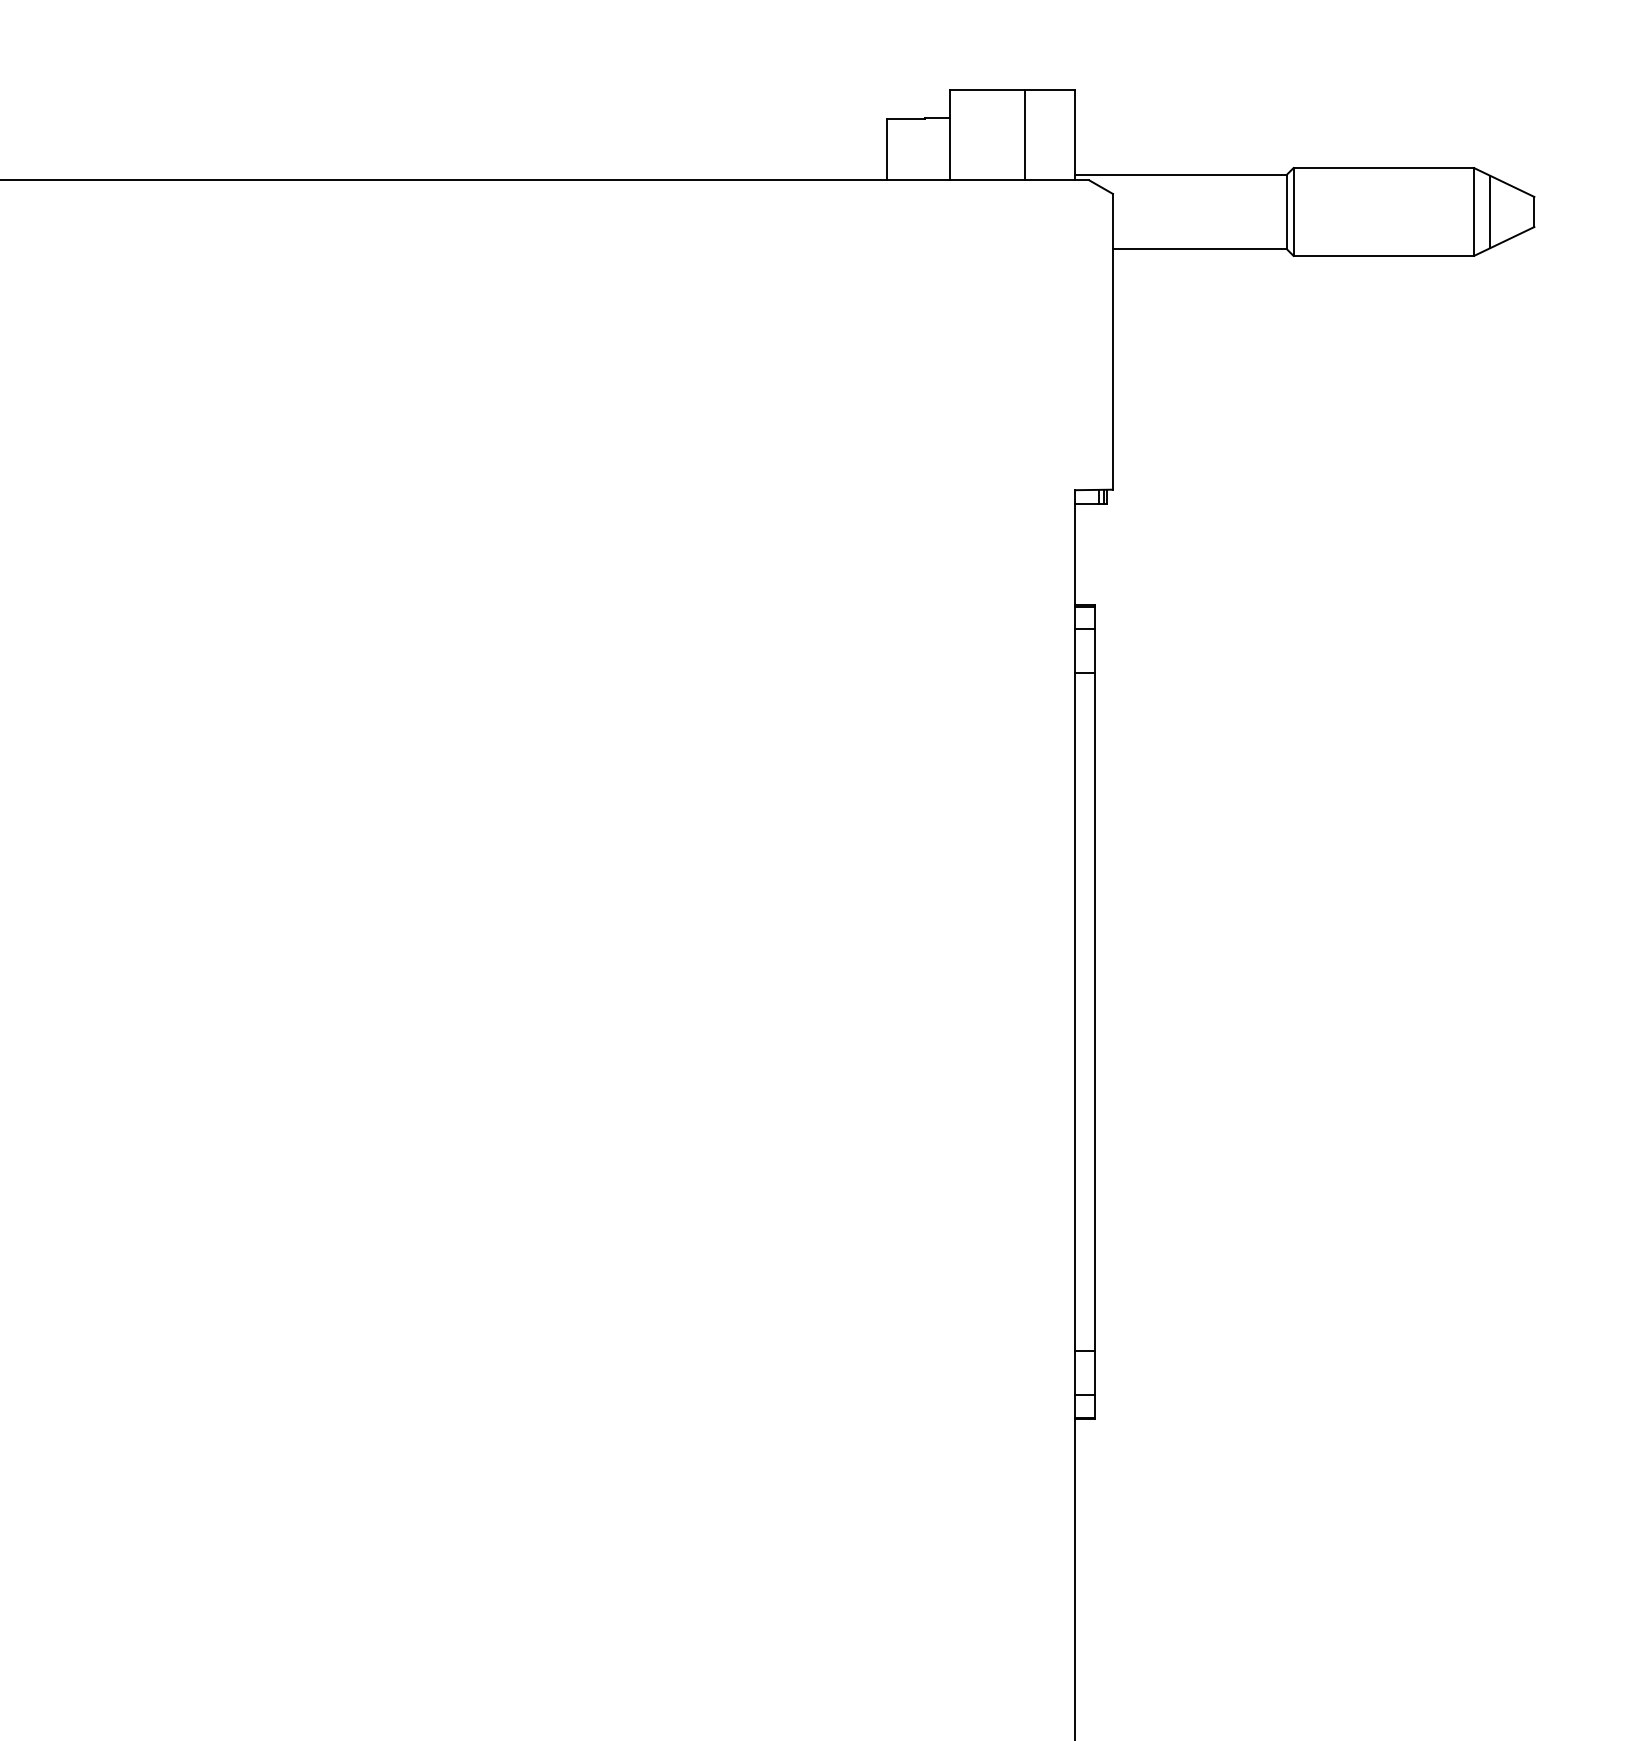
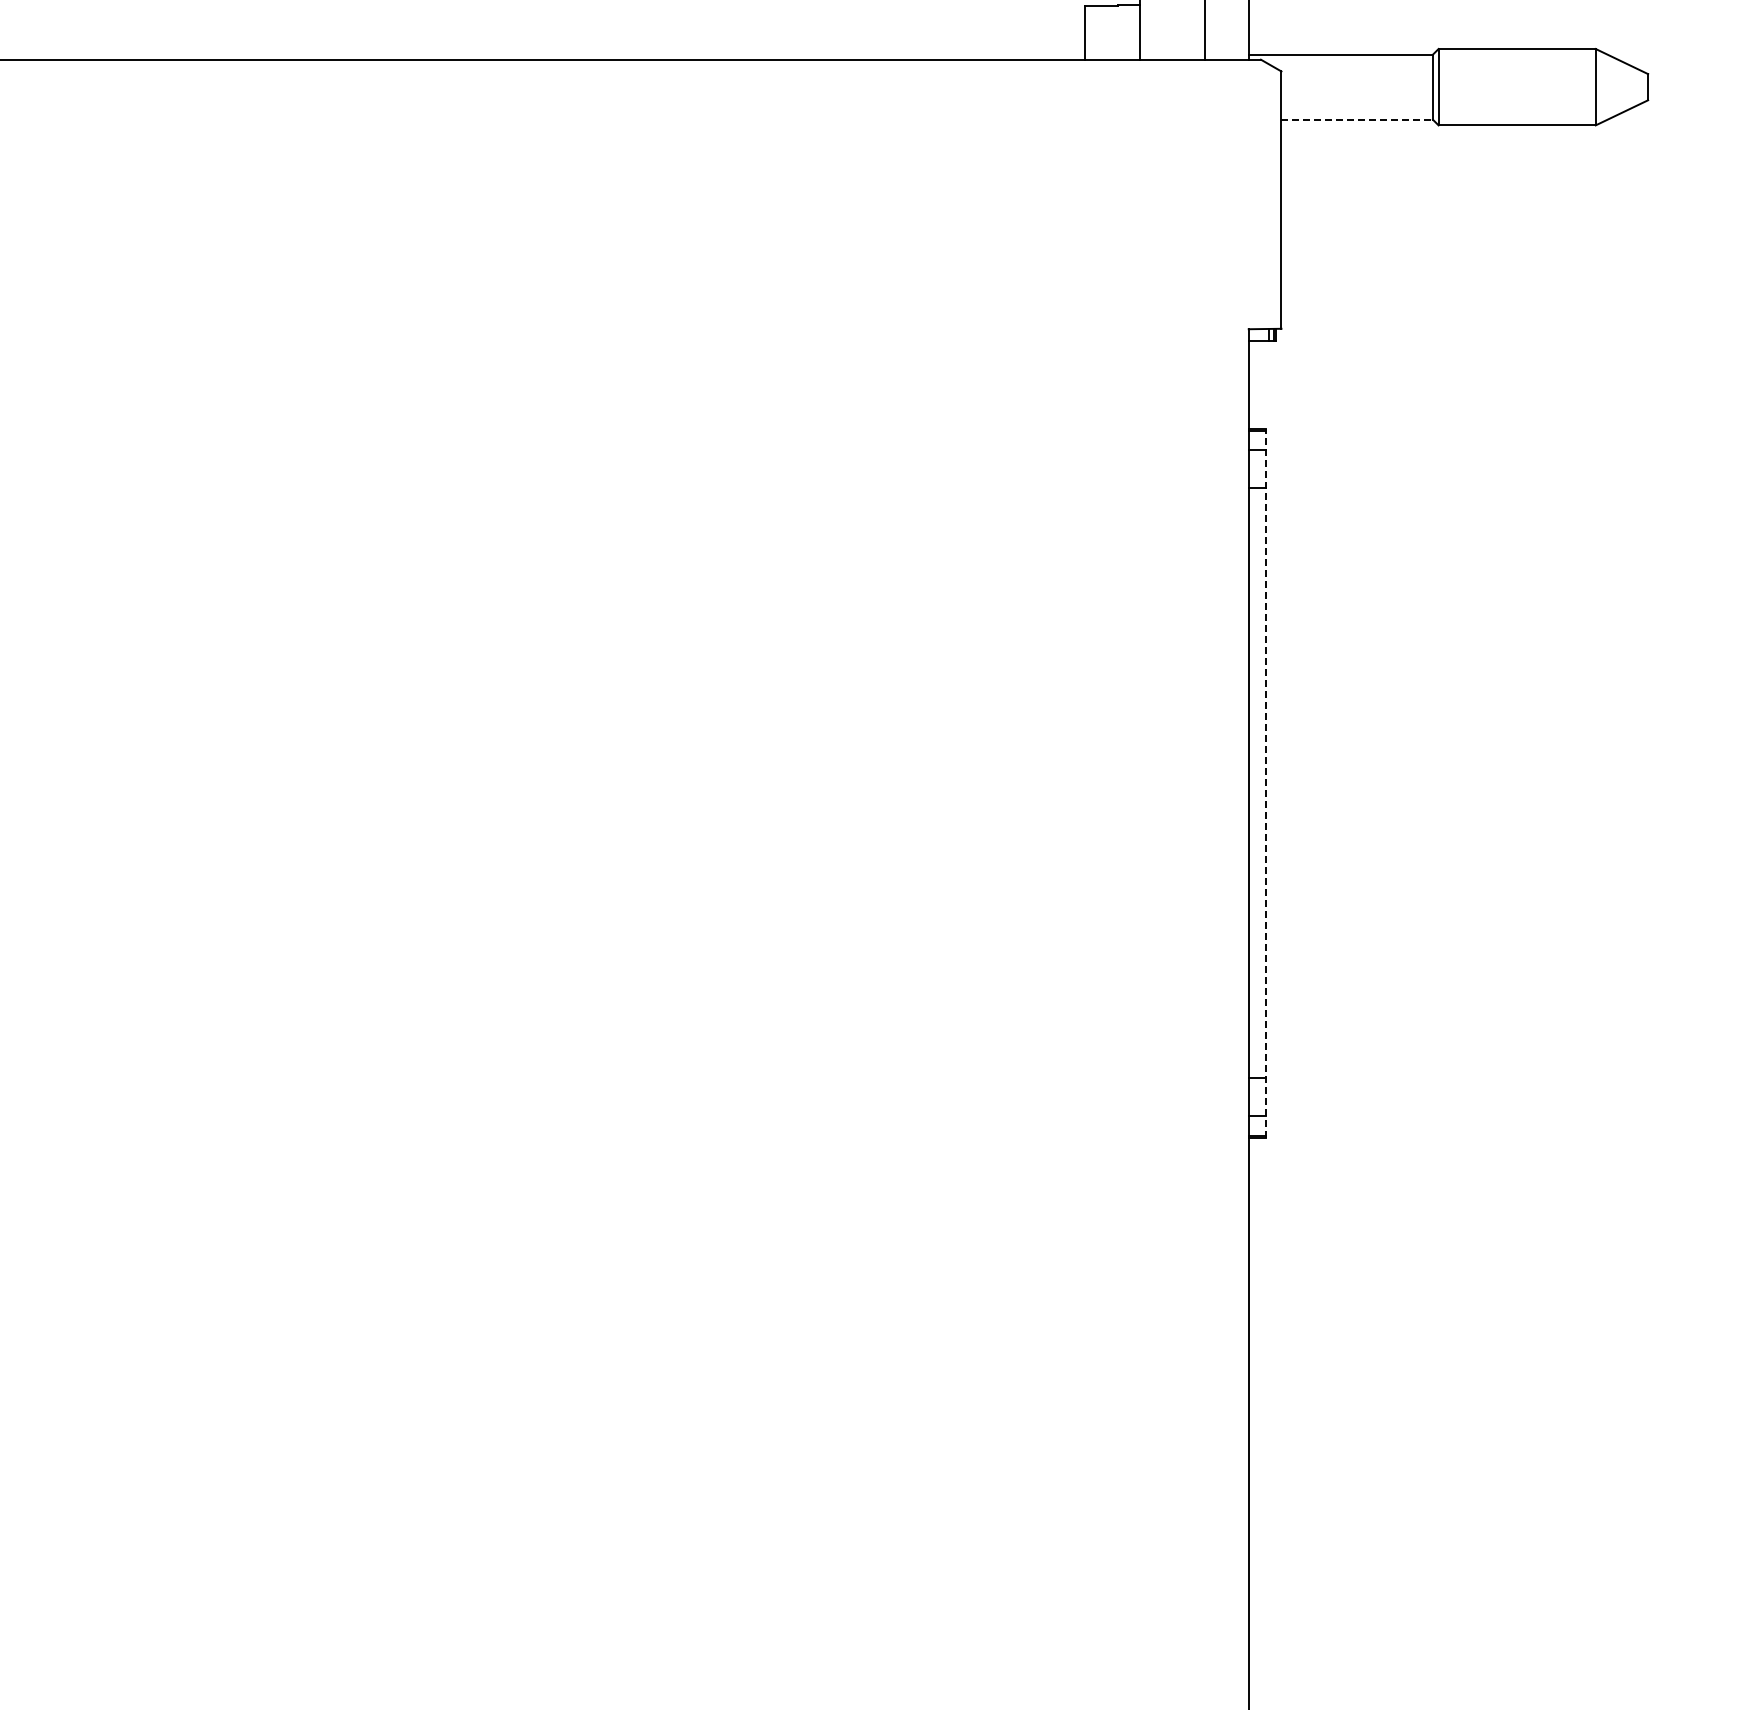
line: (1489, 211) -> (1609, 86), removed
line: (1200, 249) -> (1357, 119), solid -> dashed
line: (1094, 1011) -> (1265, 782), solid -> dashed

